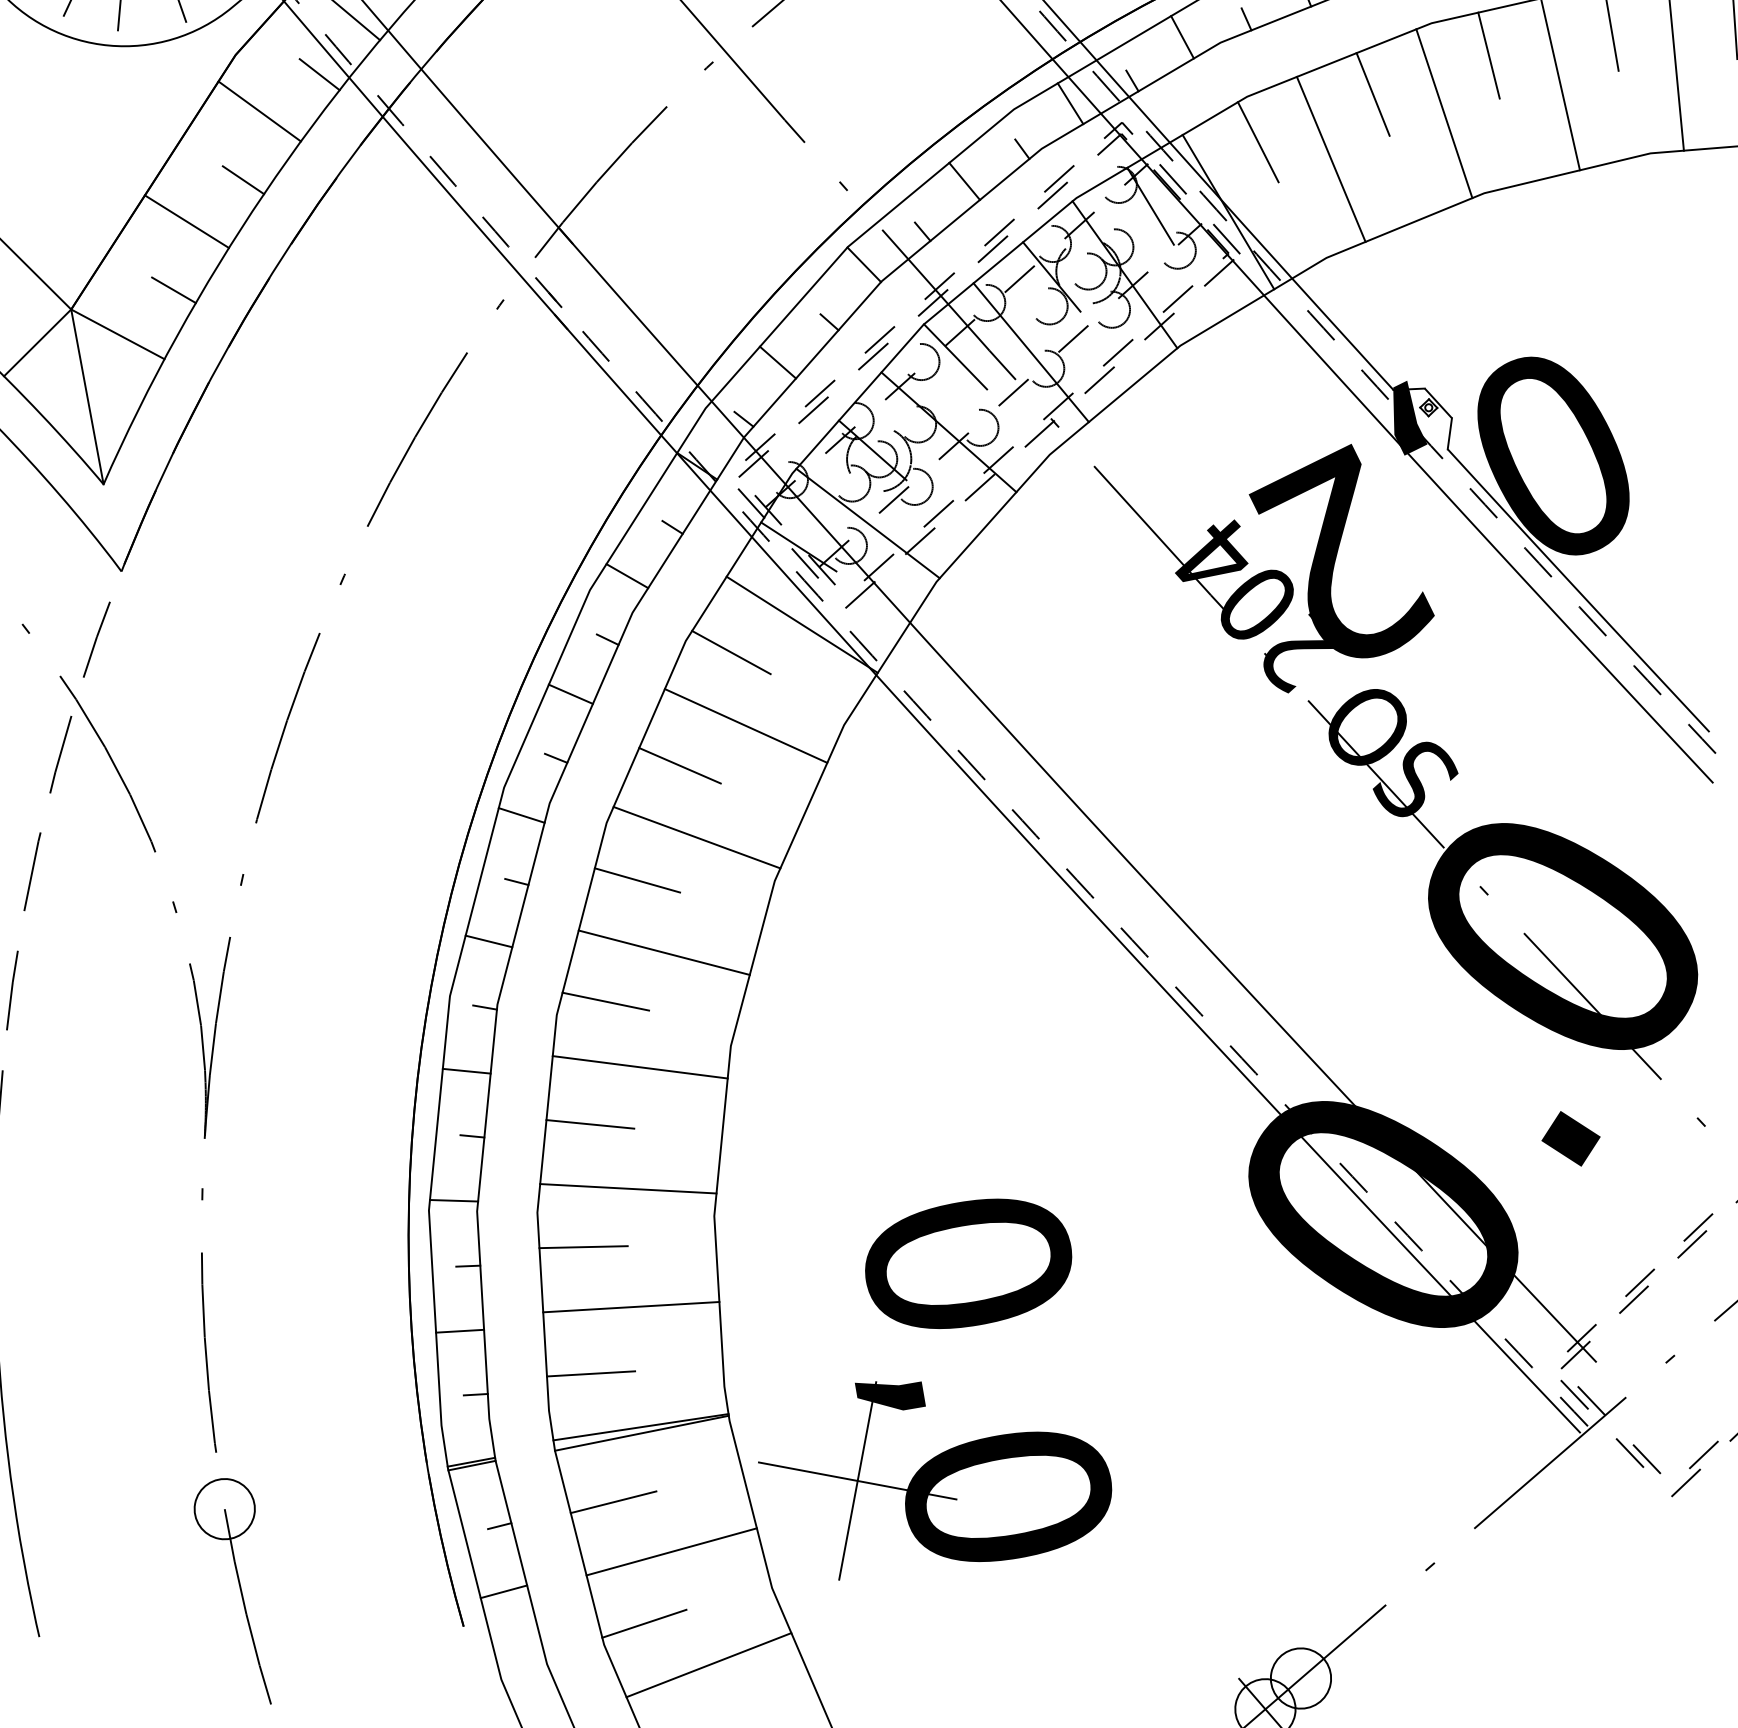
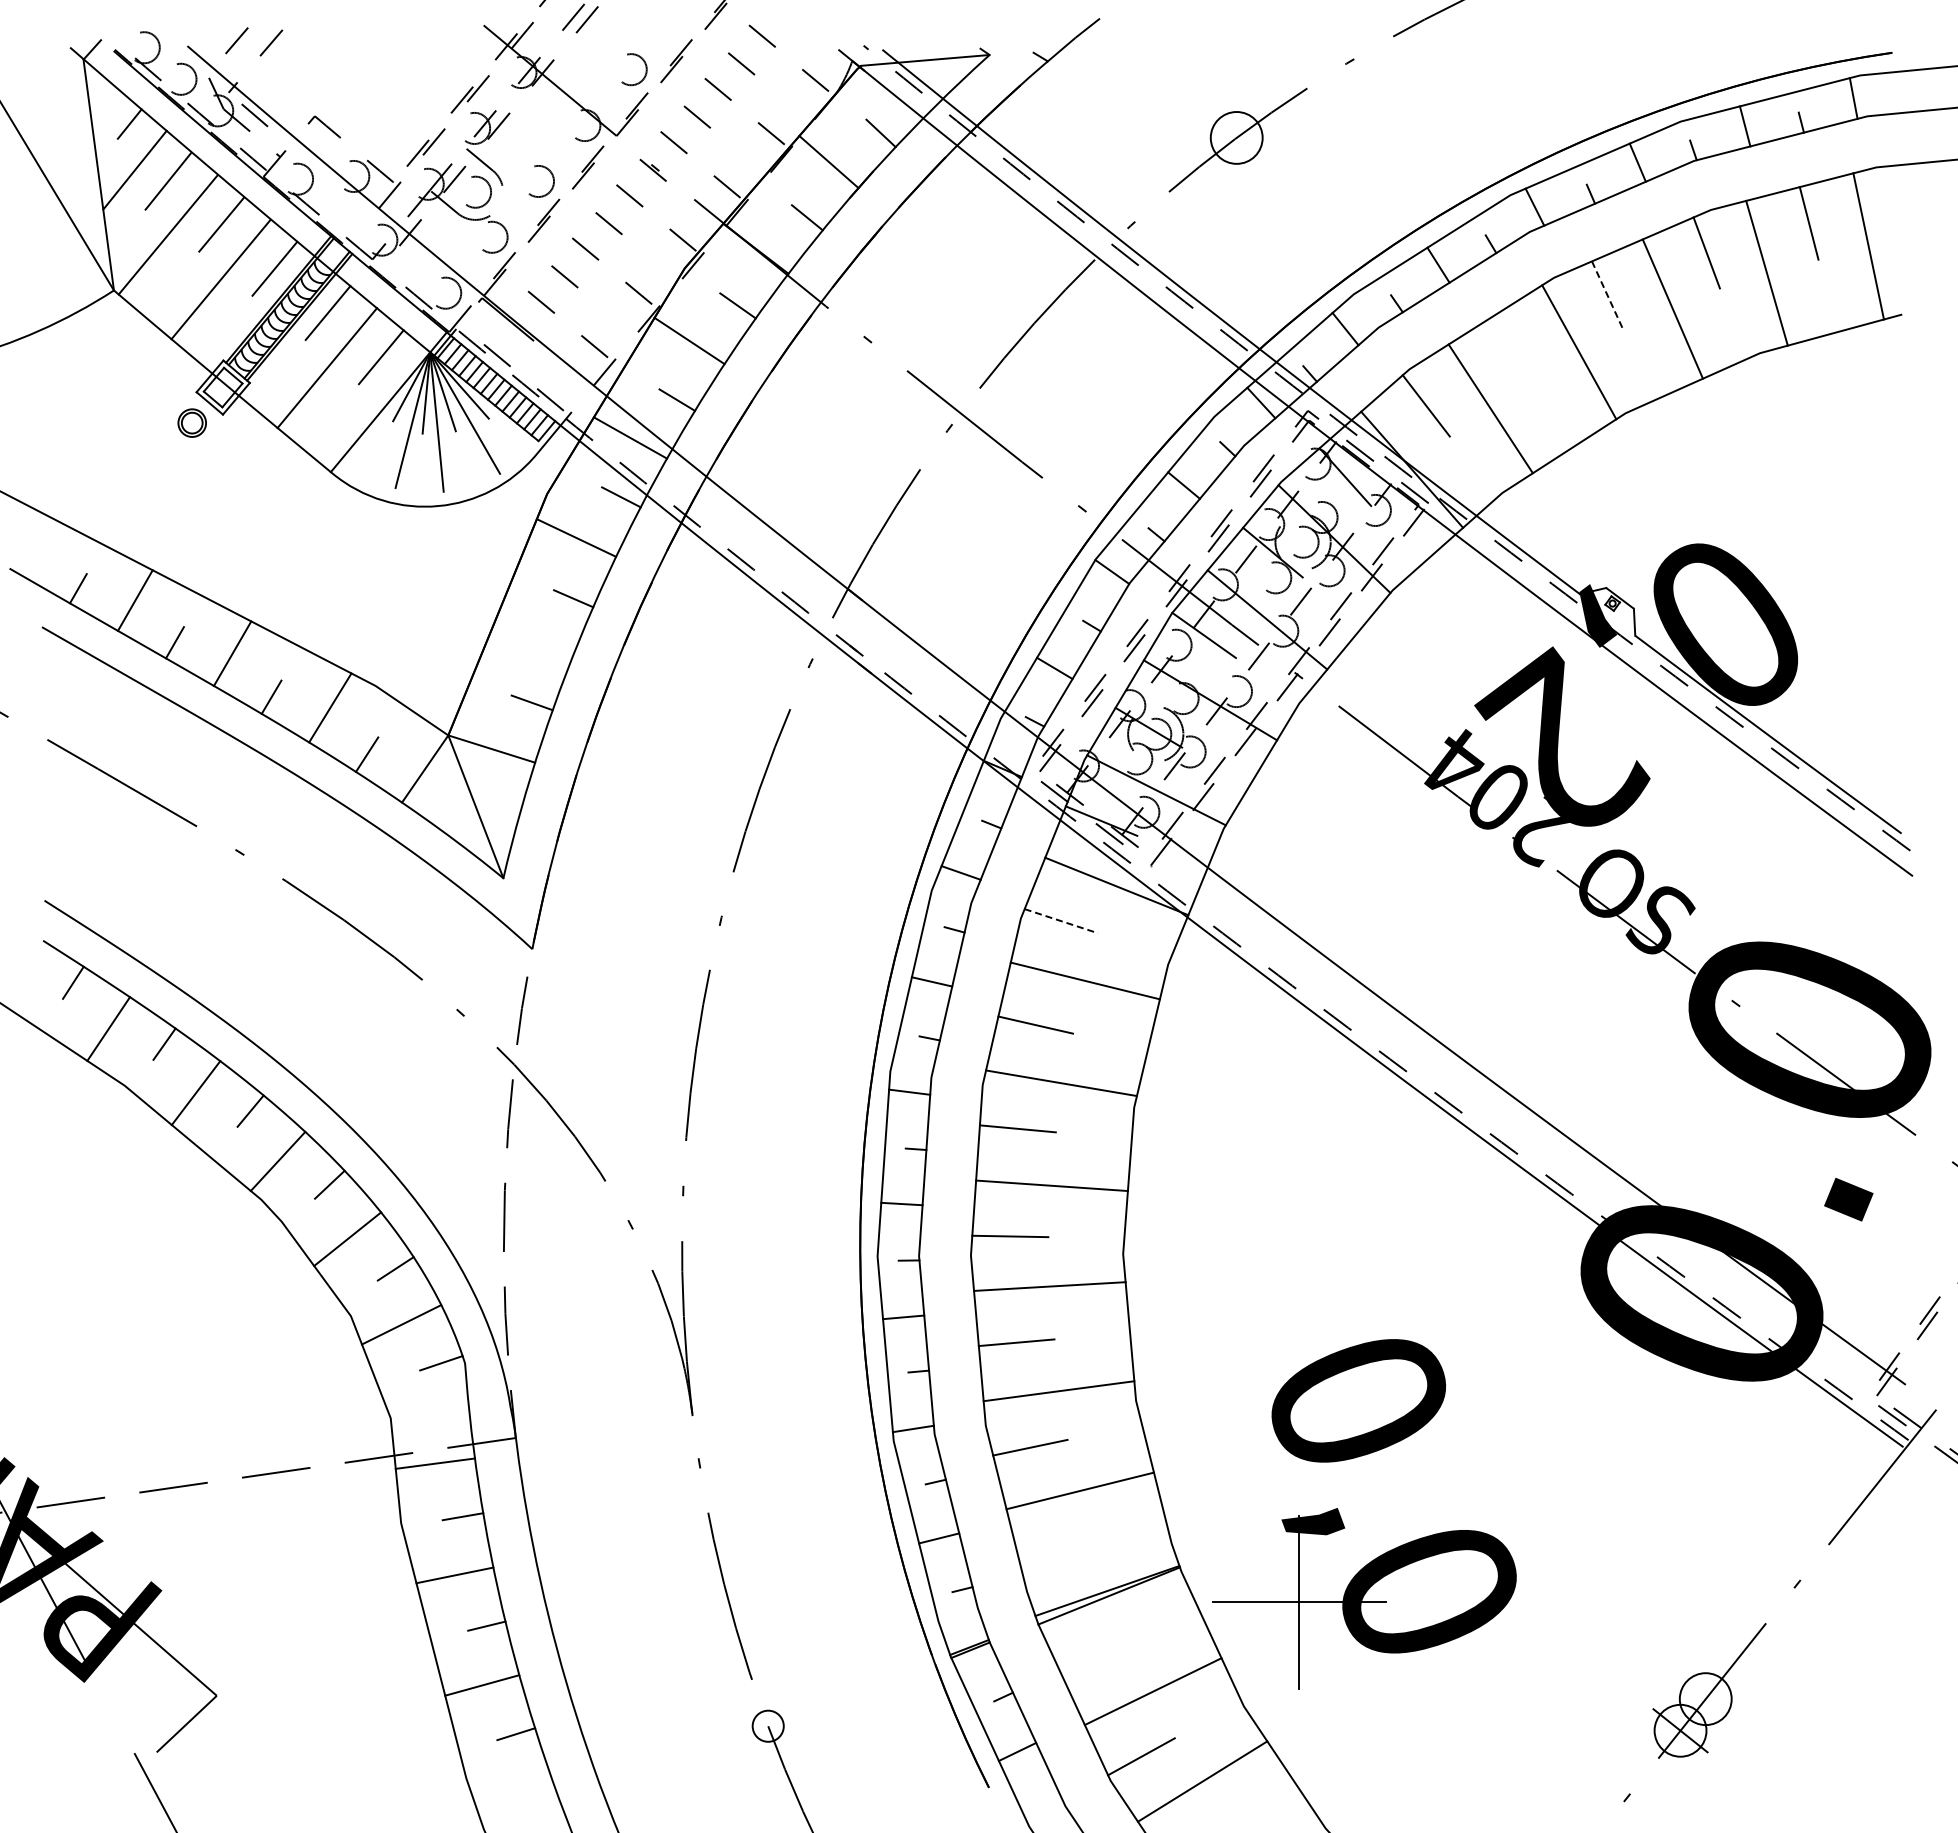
line: (1489, 56) -> (1608, 296), solid -> dashed
line: (1372, 93) -> (1515, 346), removed
line: (187, 221) -> (532, 642), removed
line: (731, 652) -> (1061, 921), solid -> dashed
line: (590, 1373) -> (1056, 1553), removed
line: (612, 1501) -> (1095, 1658), removed
circle: (225, 1509) -> (768, 1726), size x0.6

